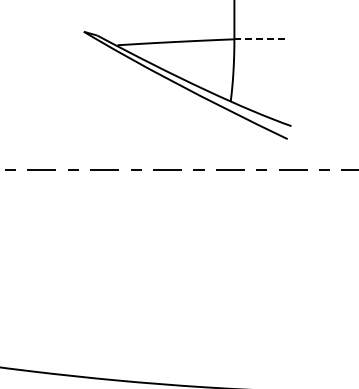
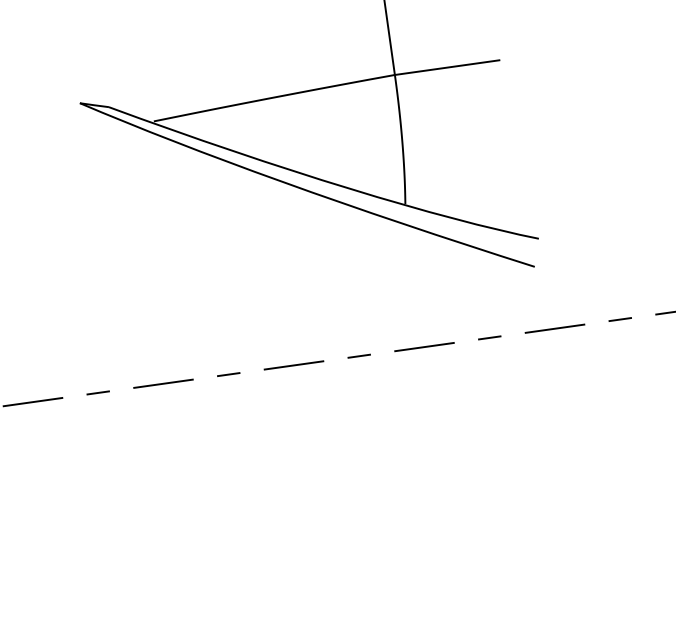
line: (260, 39) -> (449, 67), dashed -> solid

